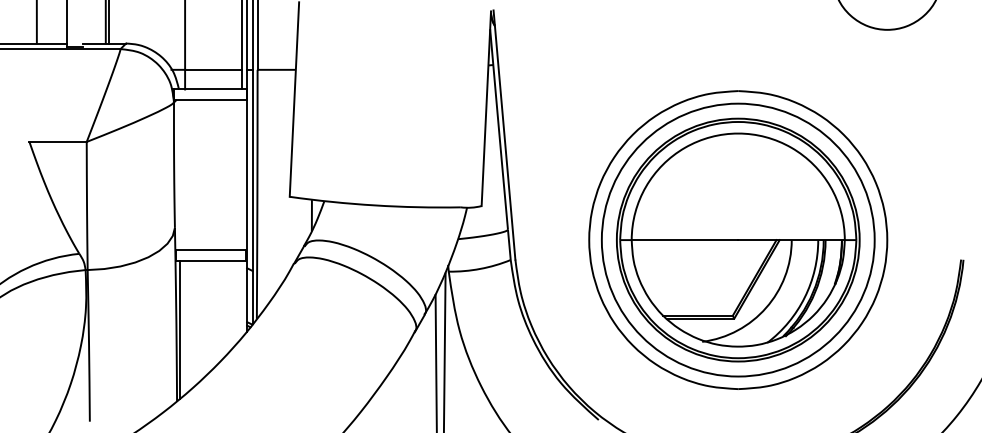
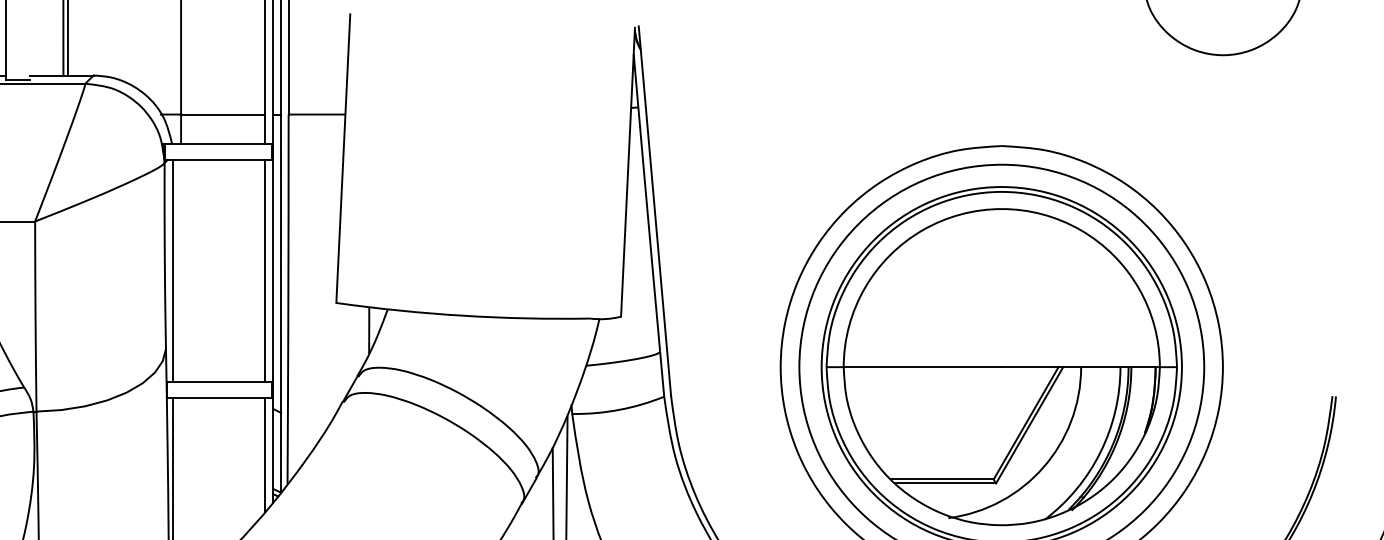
line: (179, 174) -> (172, 269), added
line: (241, 174) -> (264, 269), added
line: (241, 298) -> (264, 453), added

